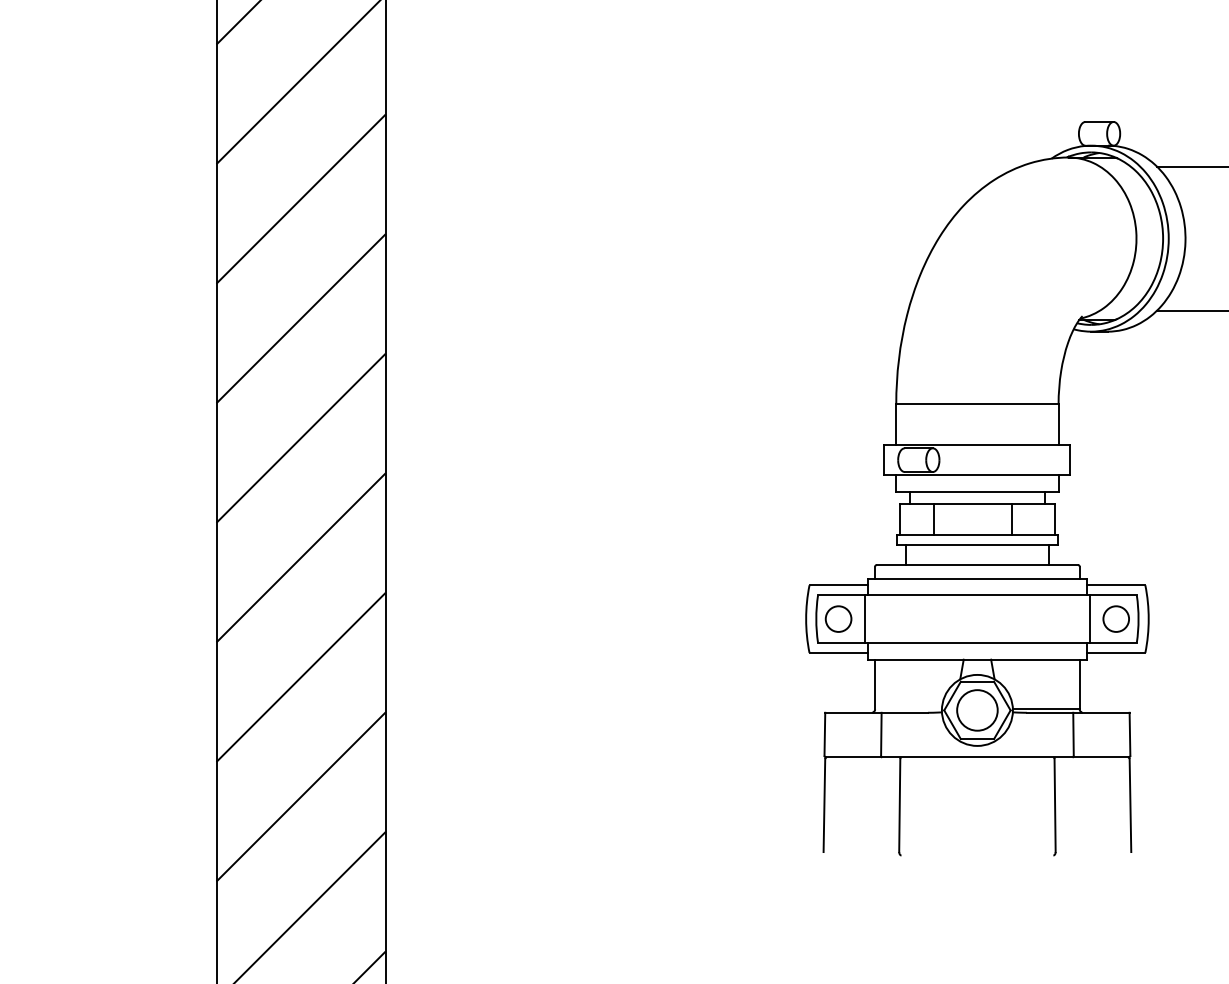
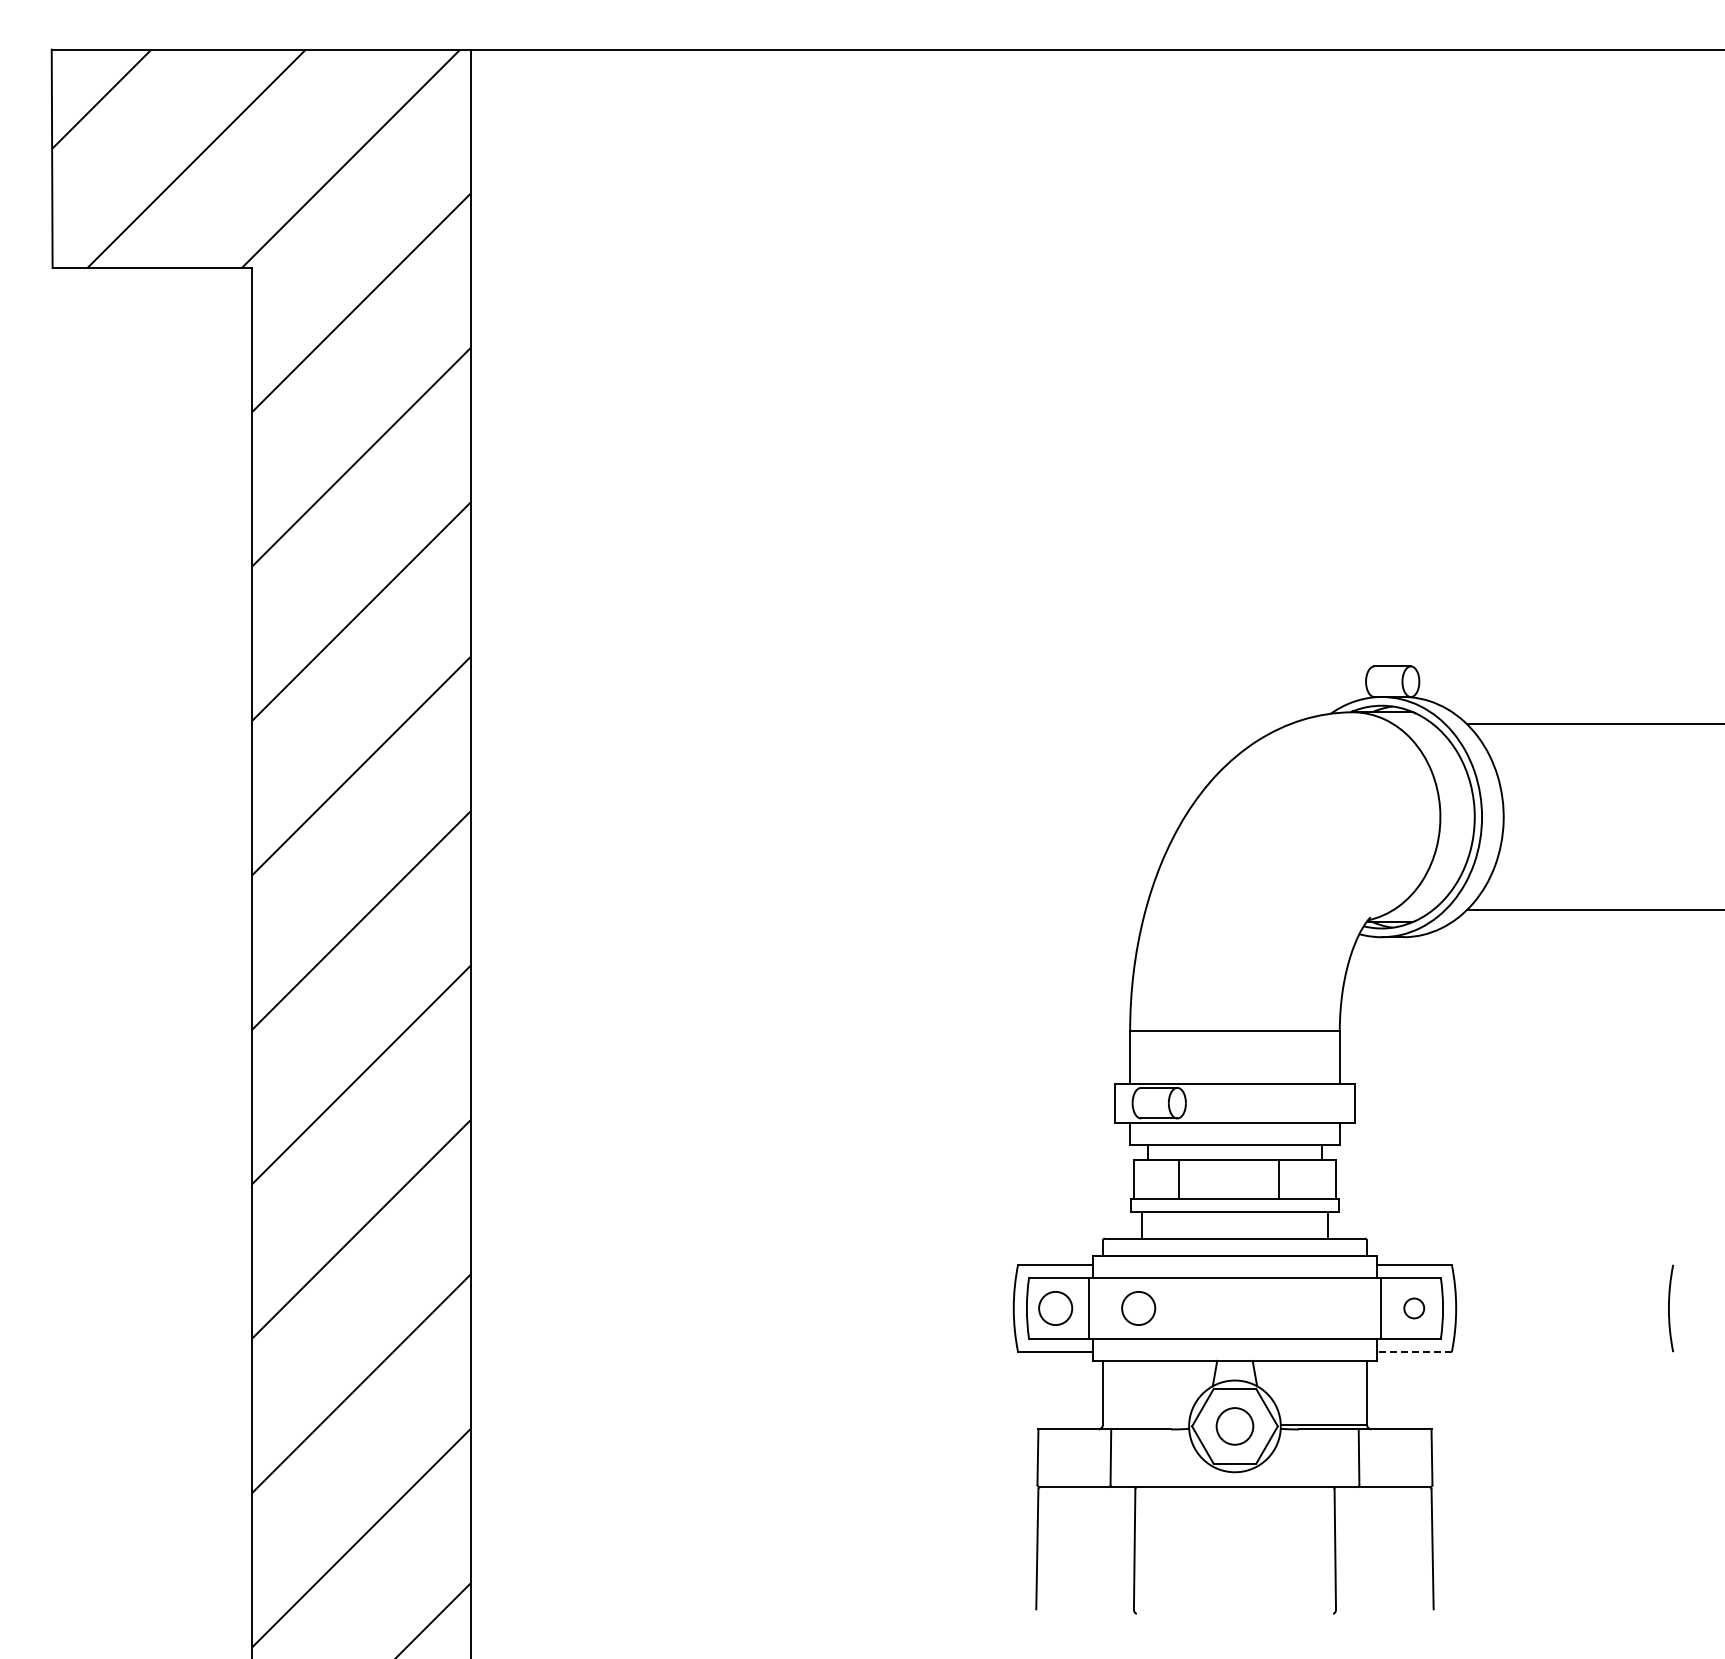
circle: (902, 619) -> (1138, 1308), added
circle: (1115, 619) -> (1413, 1308), size x0.6
line: (1115, 653) -> (1413, 1352), solid -> dashed
circle: (977, 710) -> (1234, 1426), size x0.7

